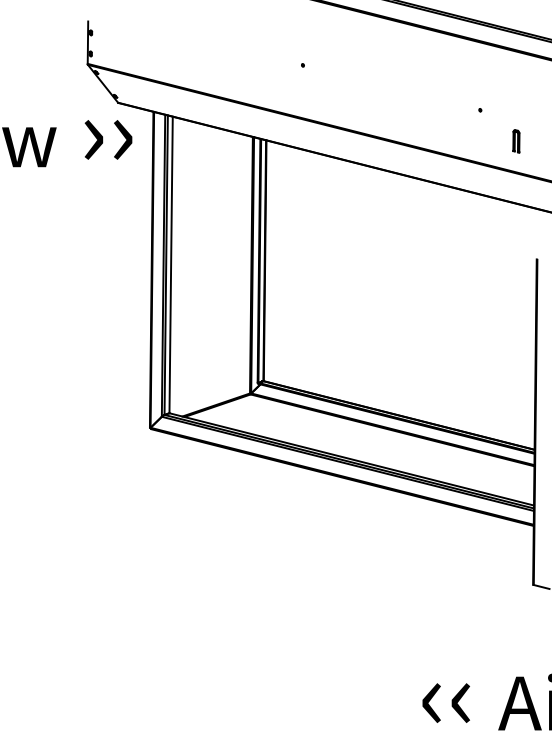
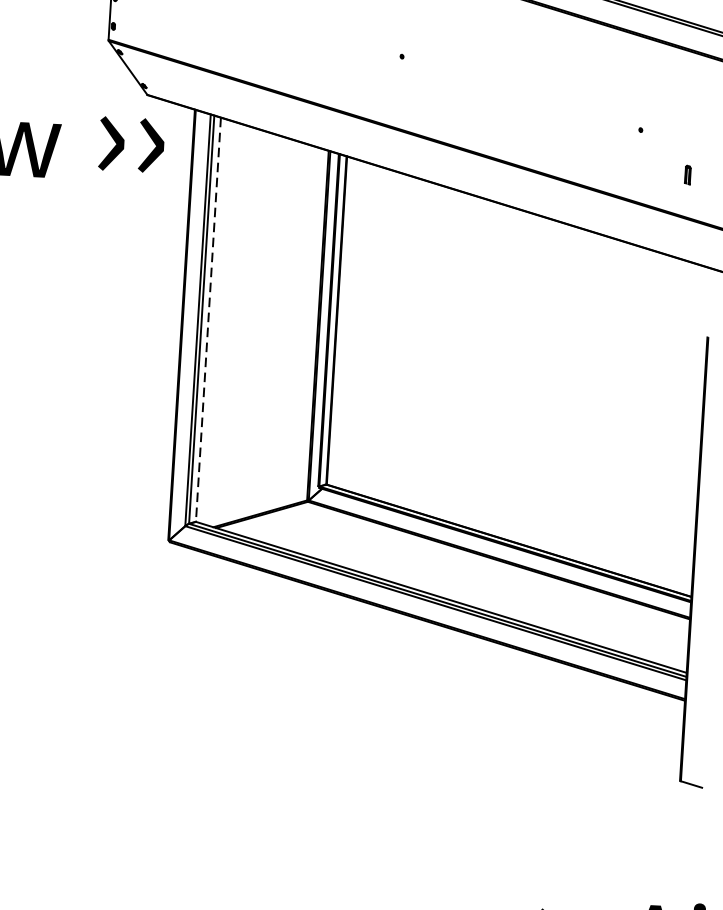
part: (516, 141) -> (687, 175), size x0.6
line: (171, 265) -> (208, 320), solid -> dashed

